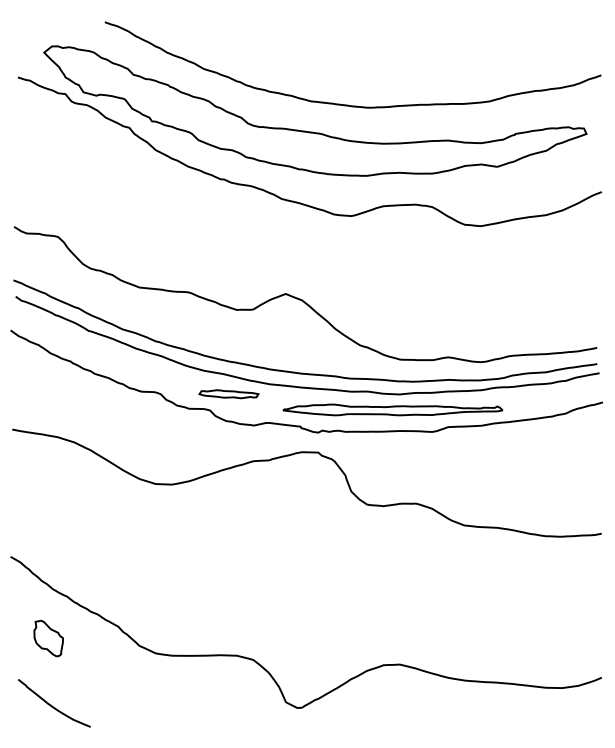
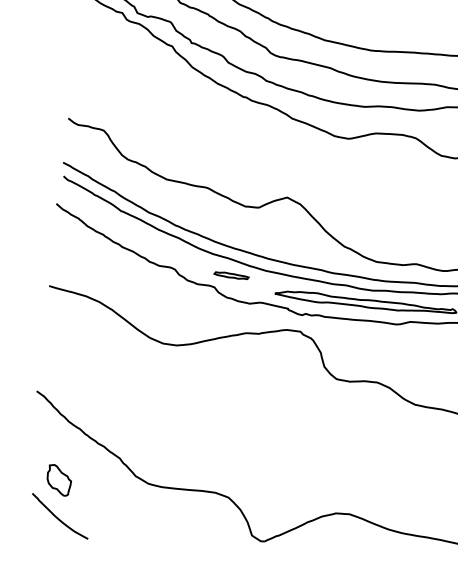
part: (228, 394) -> (231, 275), size x0.7
part: (48, 638) -> (59, 480), moved

